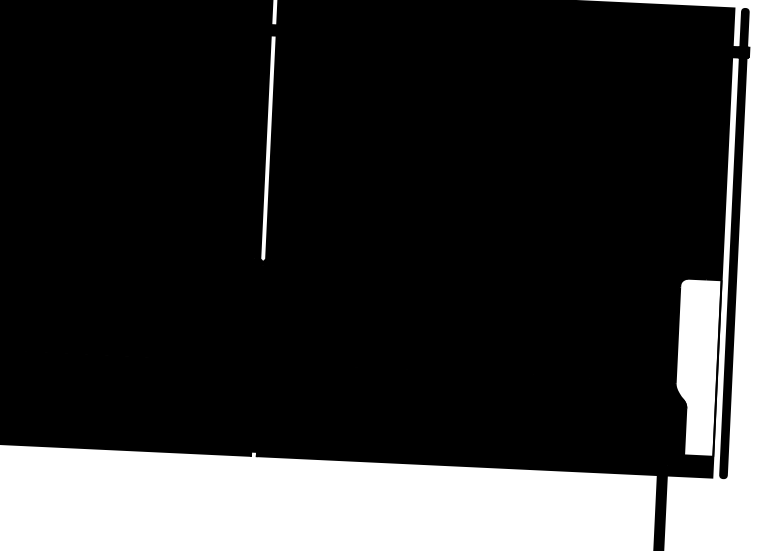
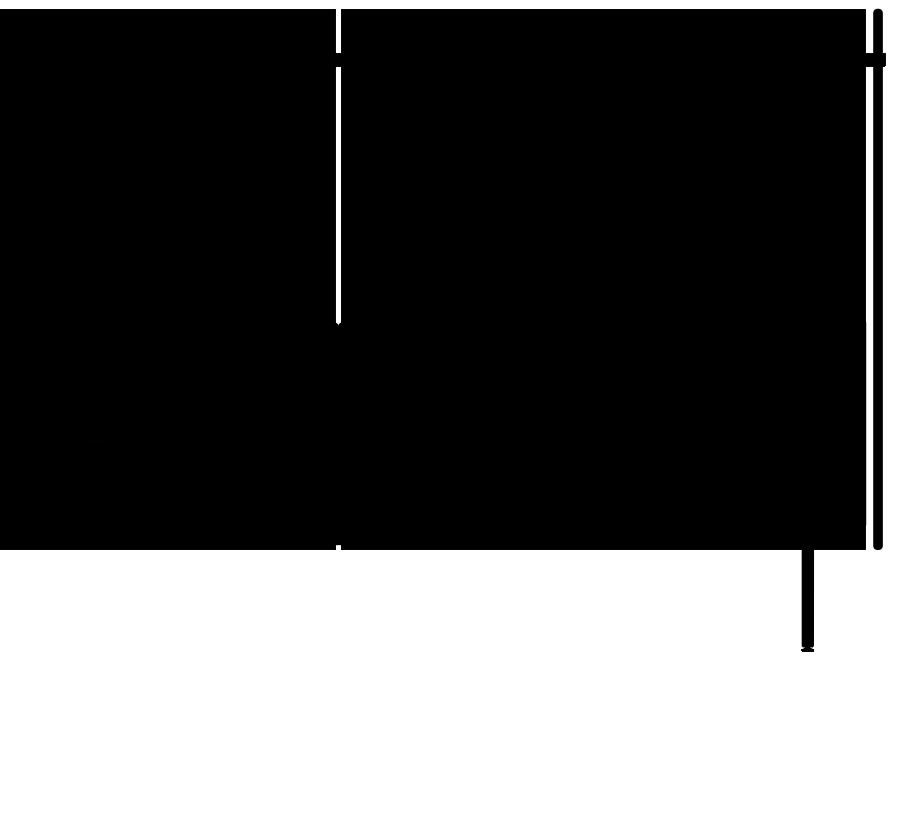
fill: (696, 367) -> (841, 423), added

